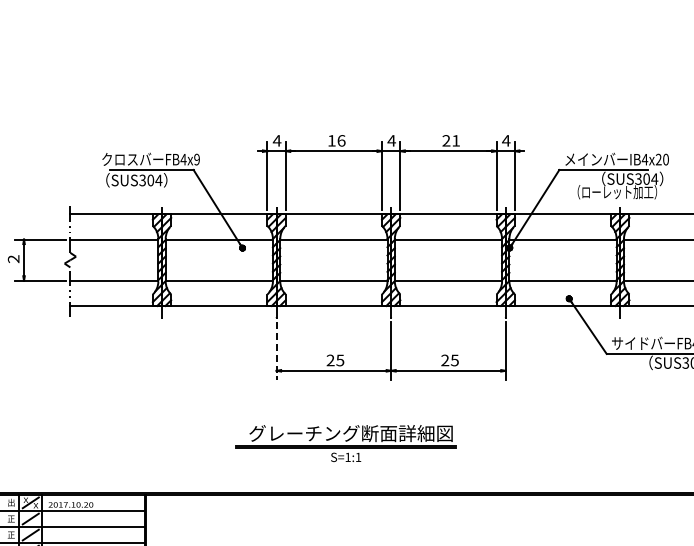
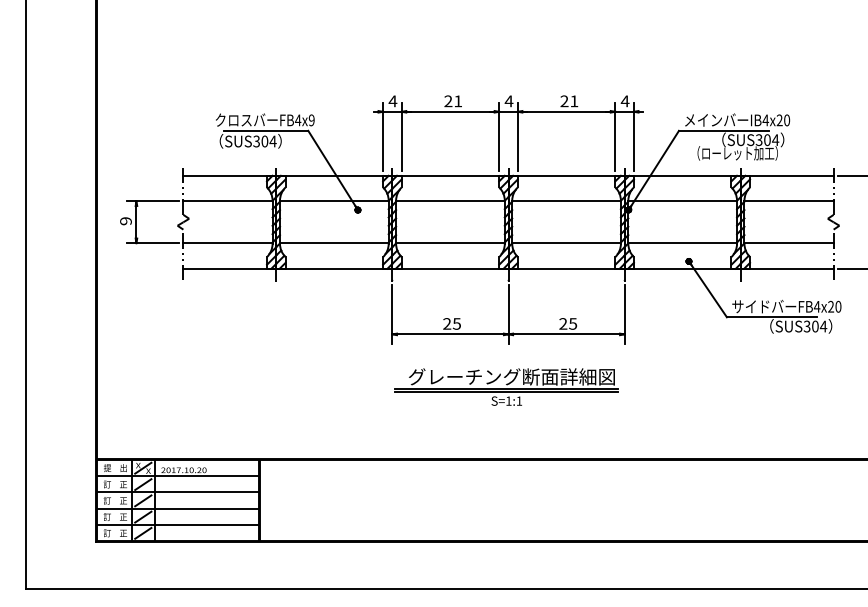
text: (336, 141) -> (453, 101), 16 -> 21
text: (13, 259) -> (125, 221), 2 -> 9
line: (276, 351) -> (392, 314), dashed -> solid
part: (345, 442) -> (506, 386), moved

